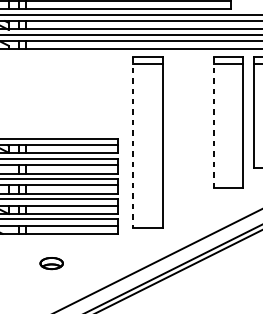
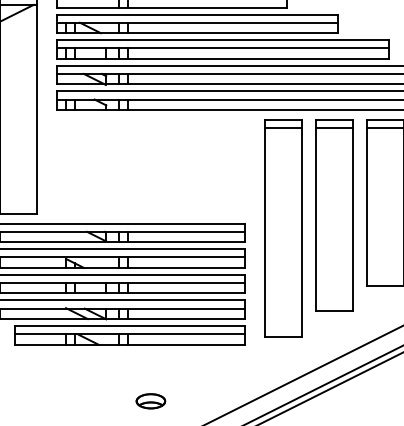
line: (213, 122) -> (366, 203), dashed -> solid
part: (188, 132) -> (334, 215), added
line: (133, 142) -> (264, 228), dashed -> solid
part: (51, 263) -> (150, 401), moved

